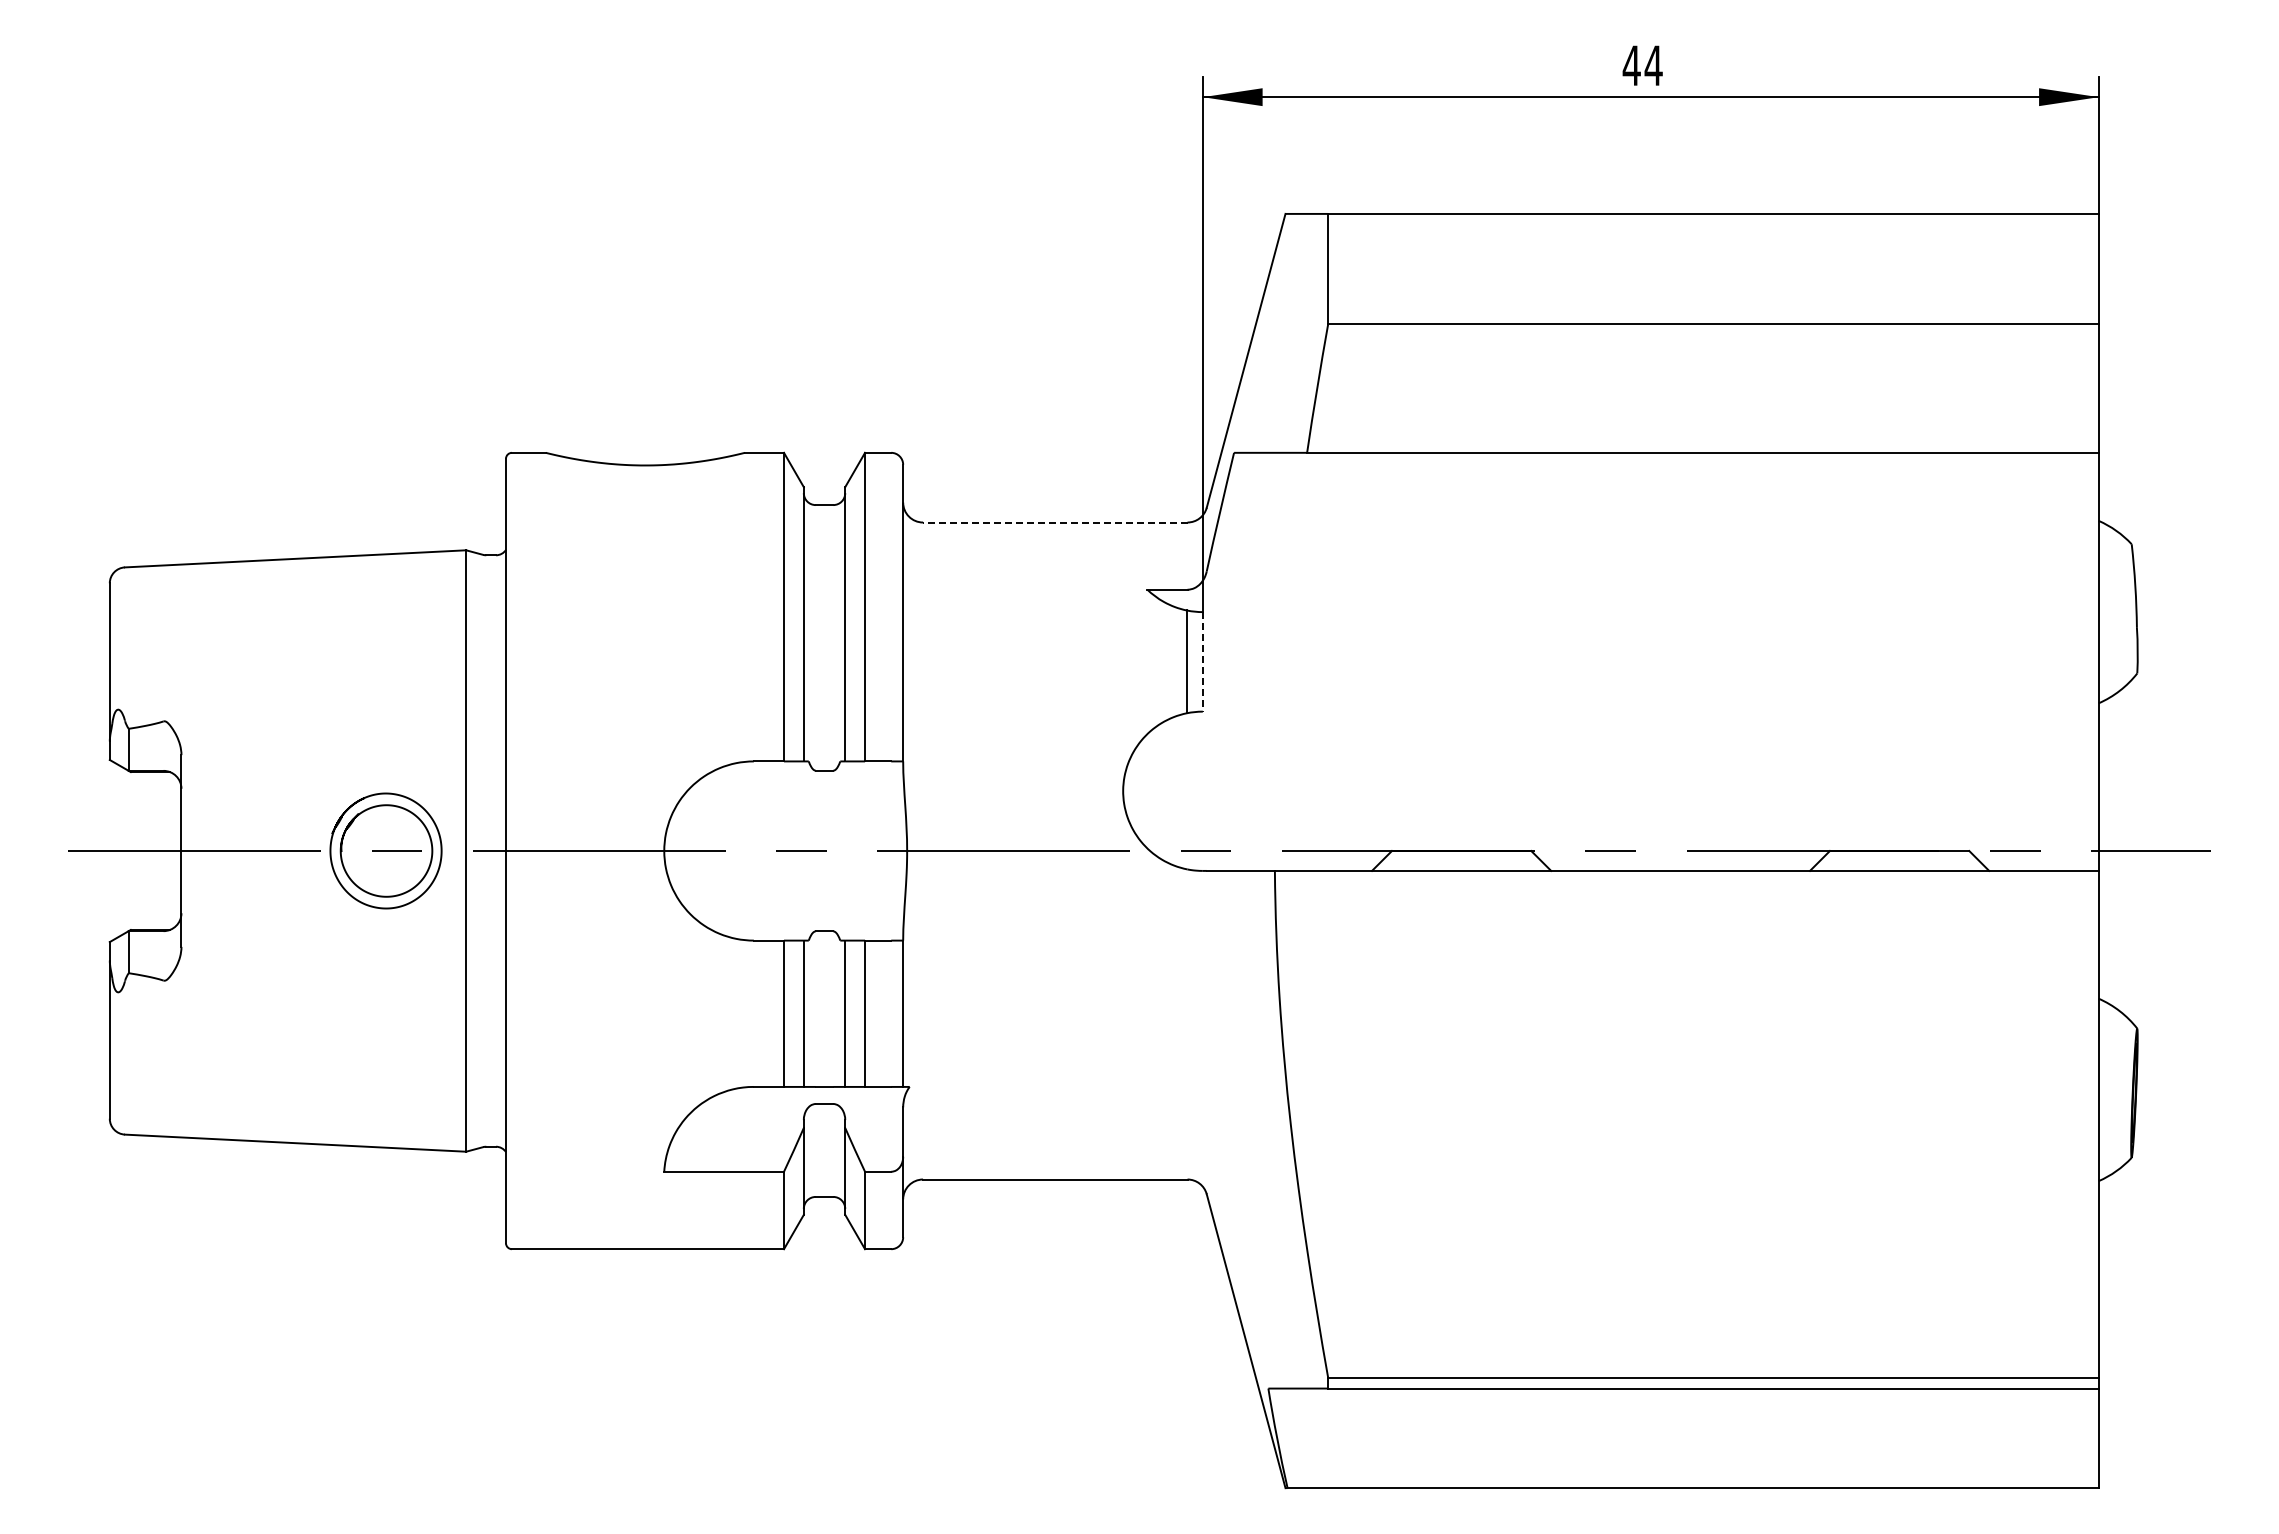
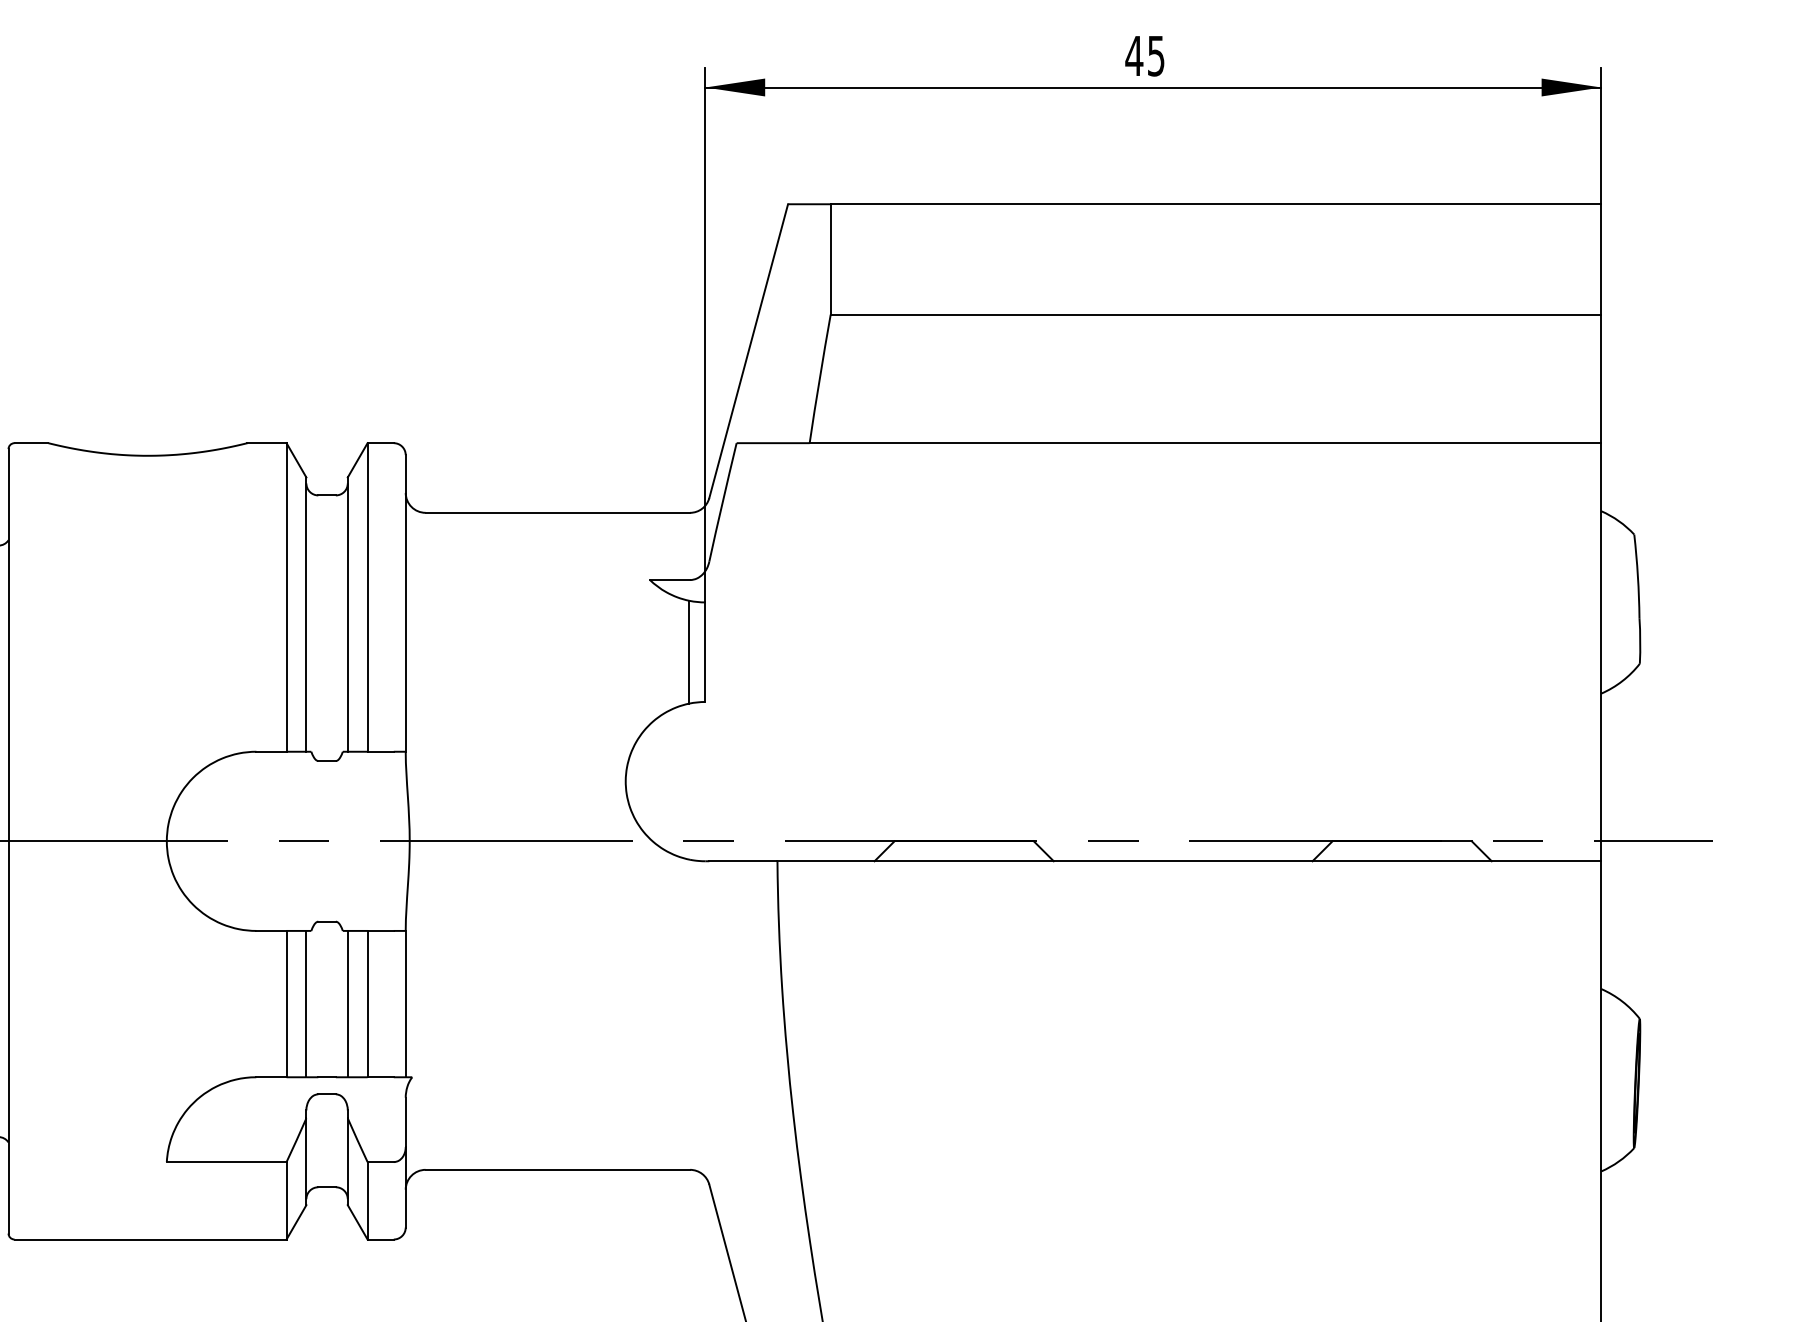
text: (1653, 65) -> (1156, 55), 44 -> 45
line: (1054, 522) -> (557, 512), dashed -> solid
line: (1202, 661) -> (705, 651), dashed -> solid

